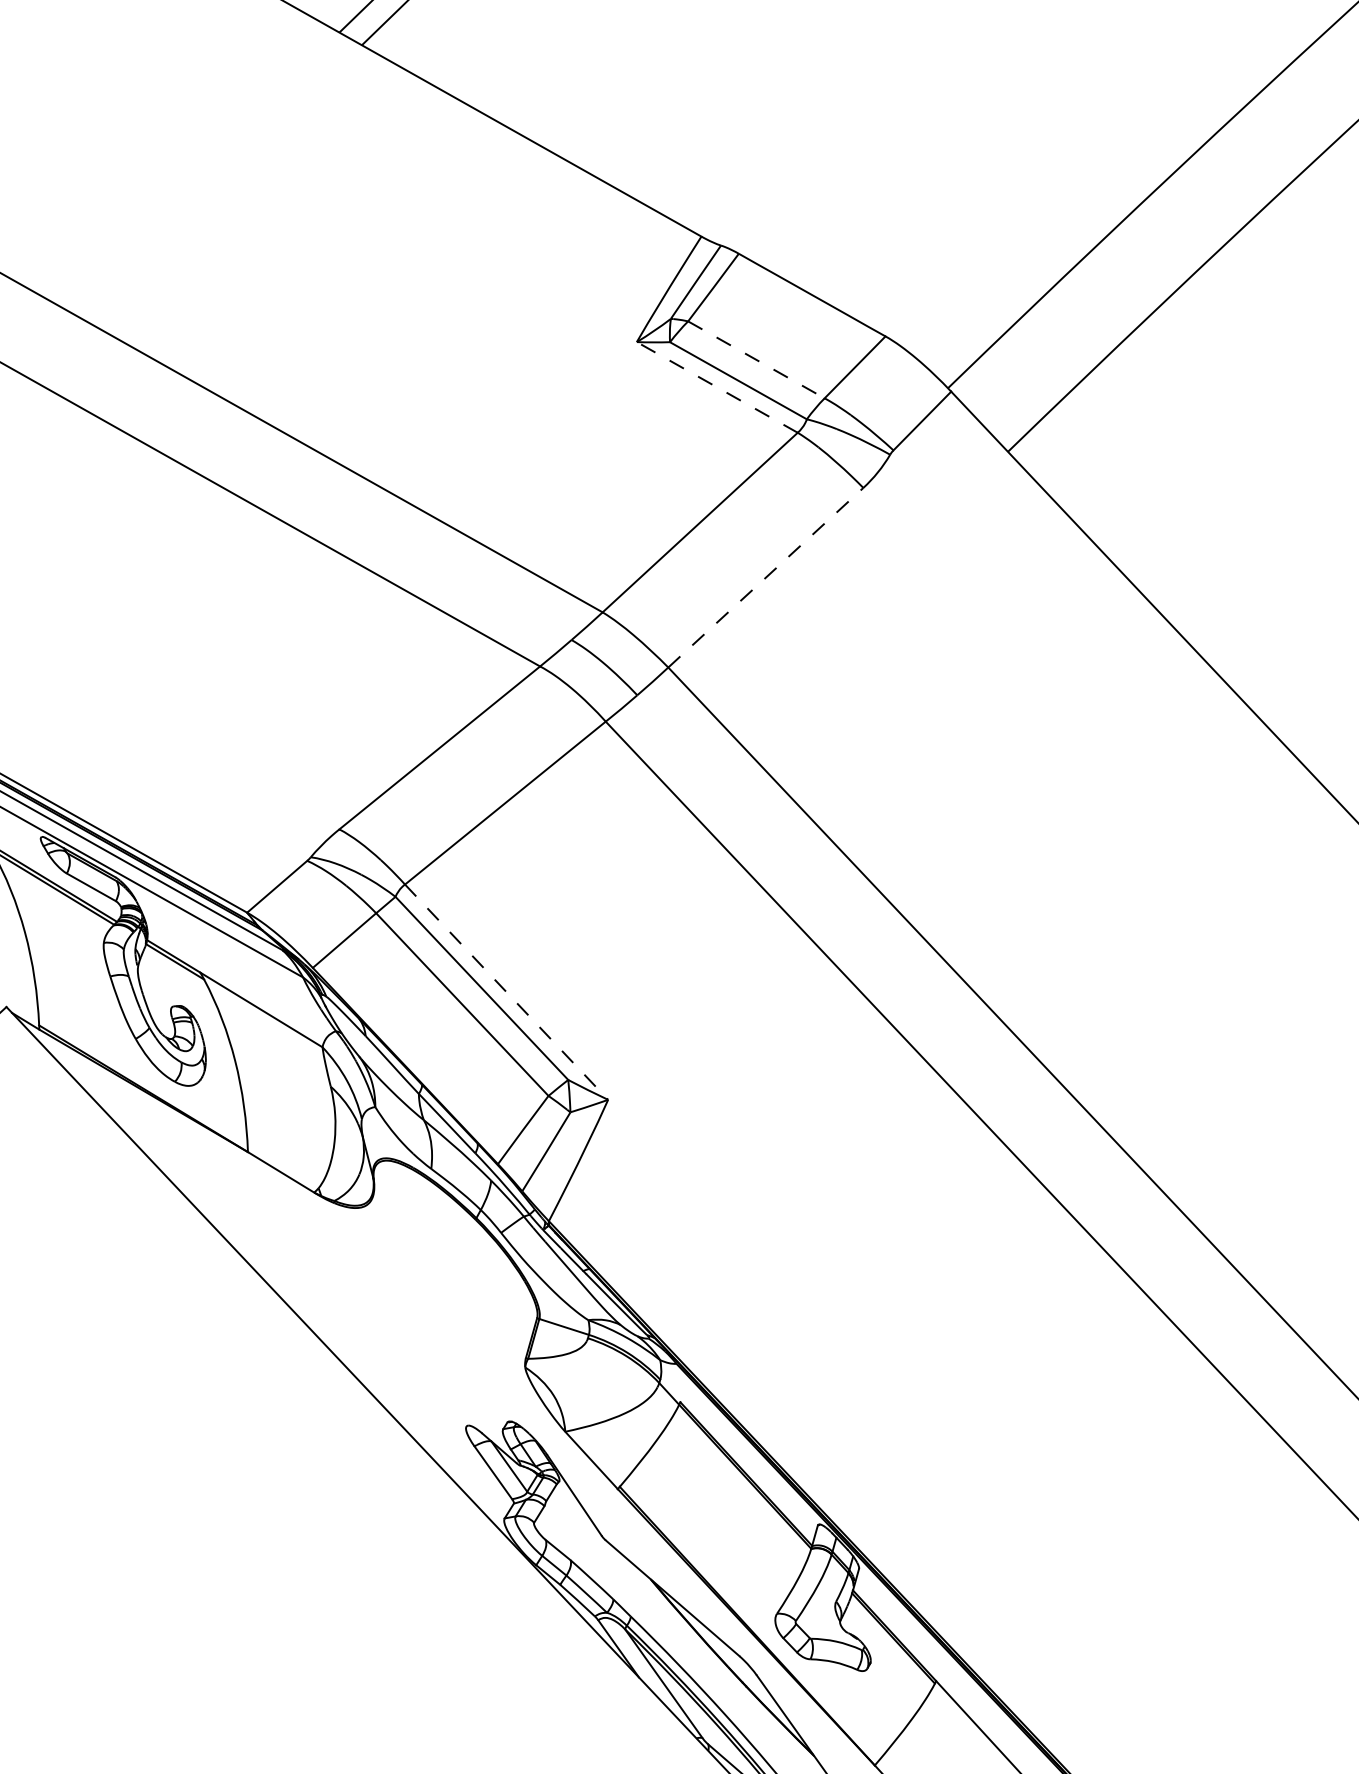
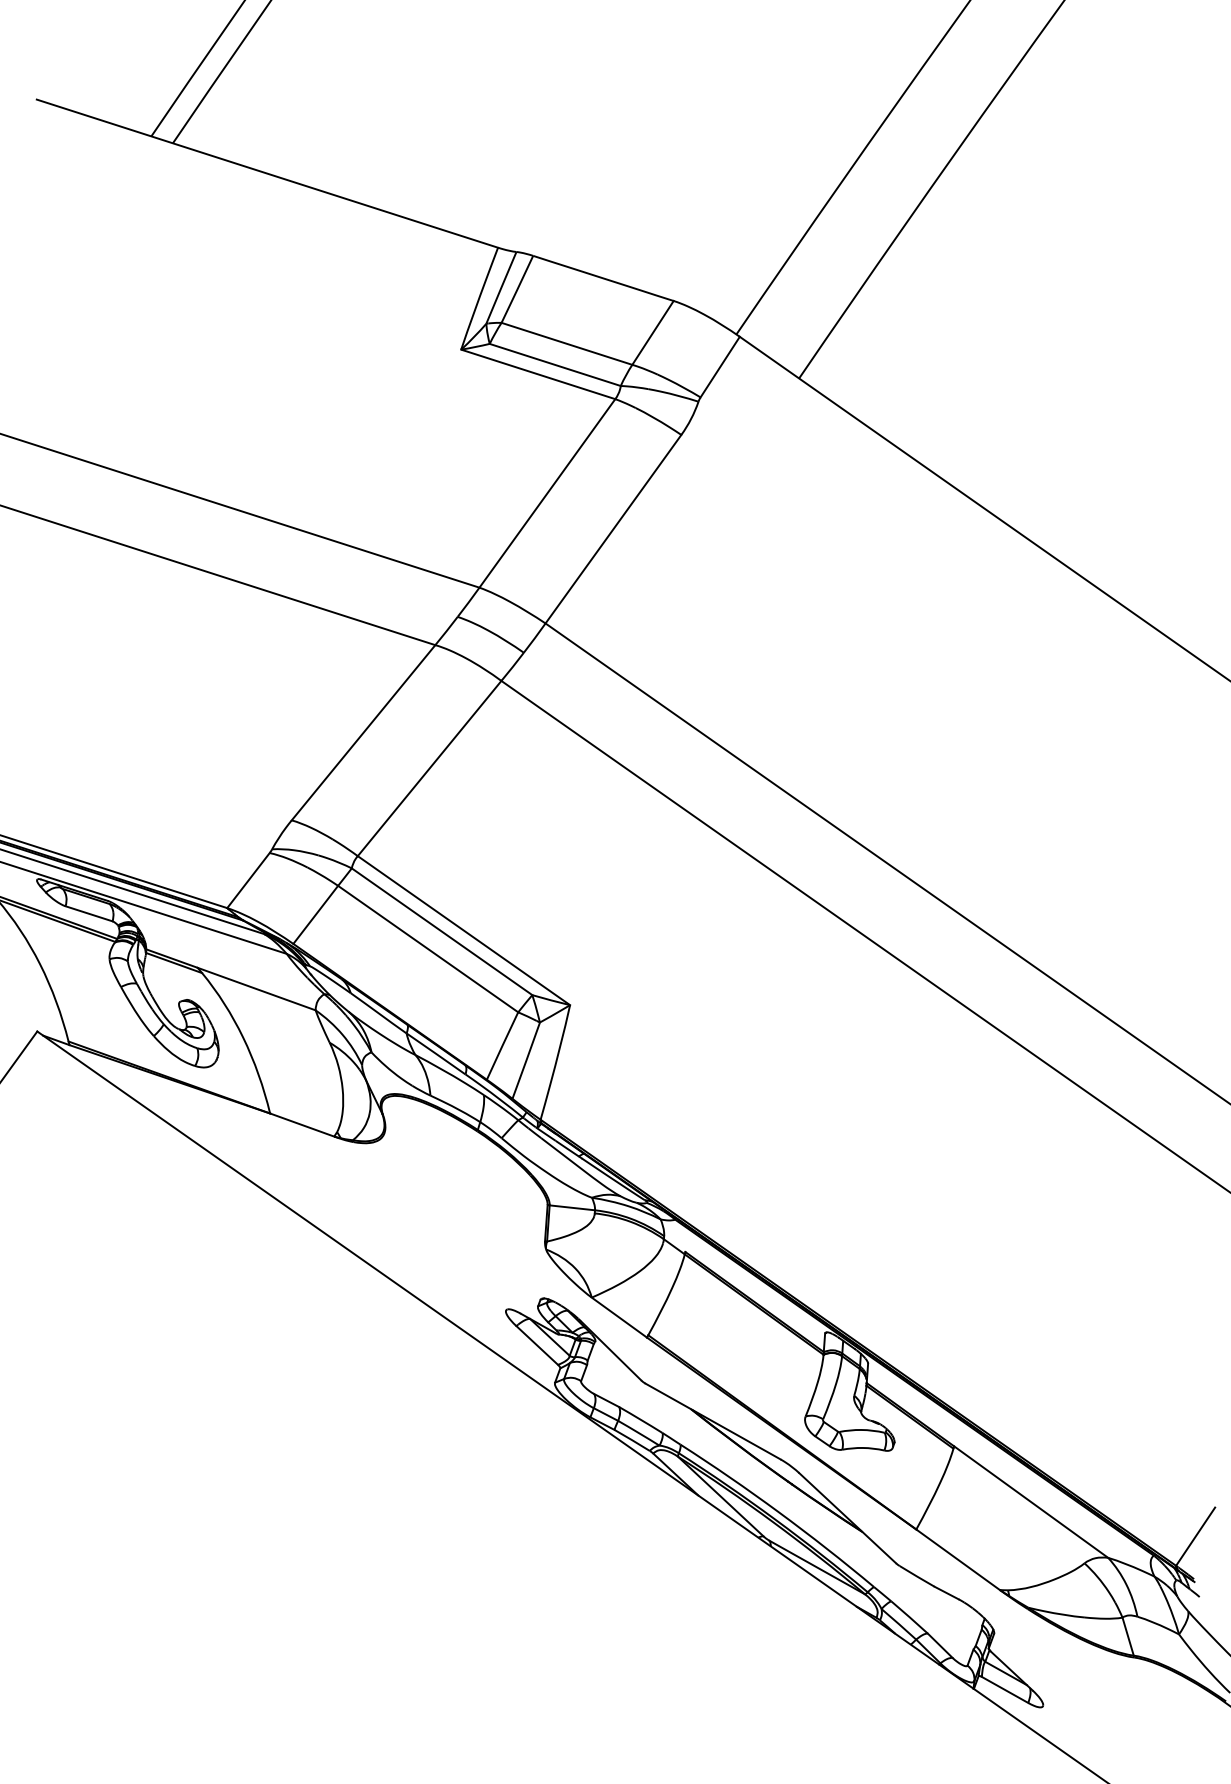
line: (755, 359) -> (566, 343), dashed -> solid
line: (717, 387) -> (538, 374), dashed -> solid
line: (766, 576) -> (613, 528), dashed -> solid
line: (506, 991) -> (463, 930), dashed -> solid

